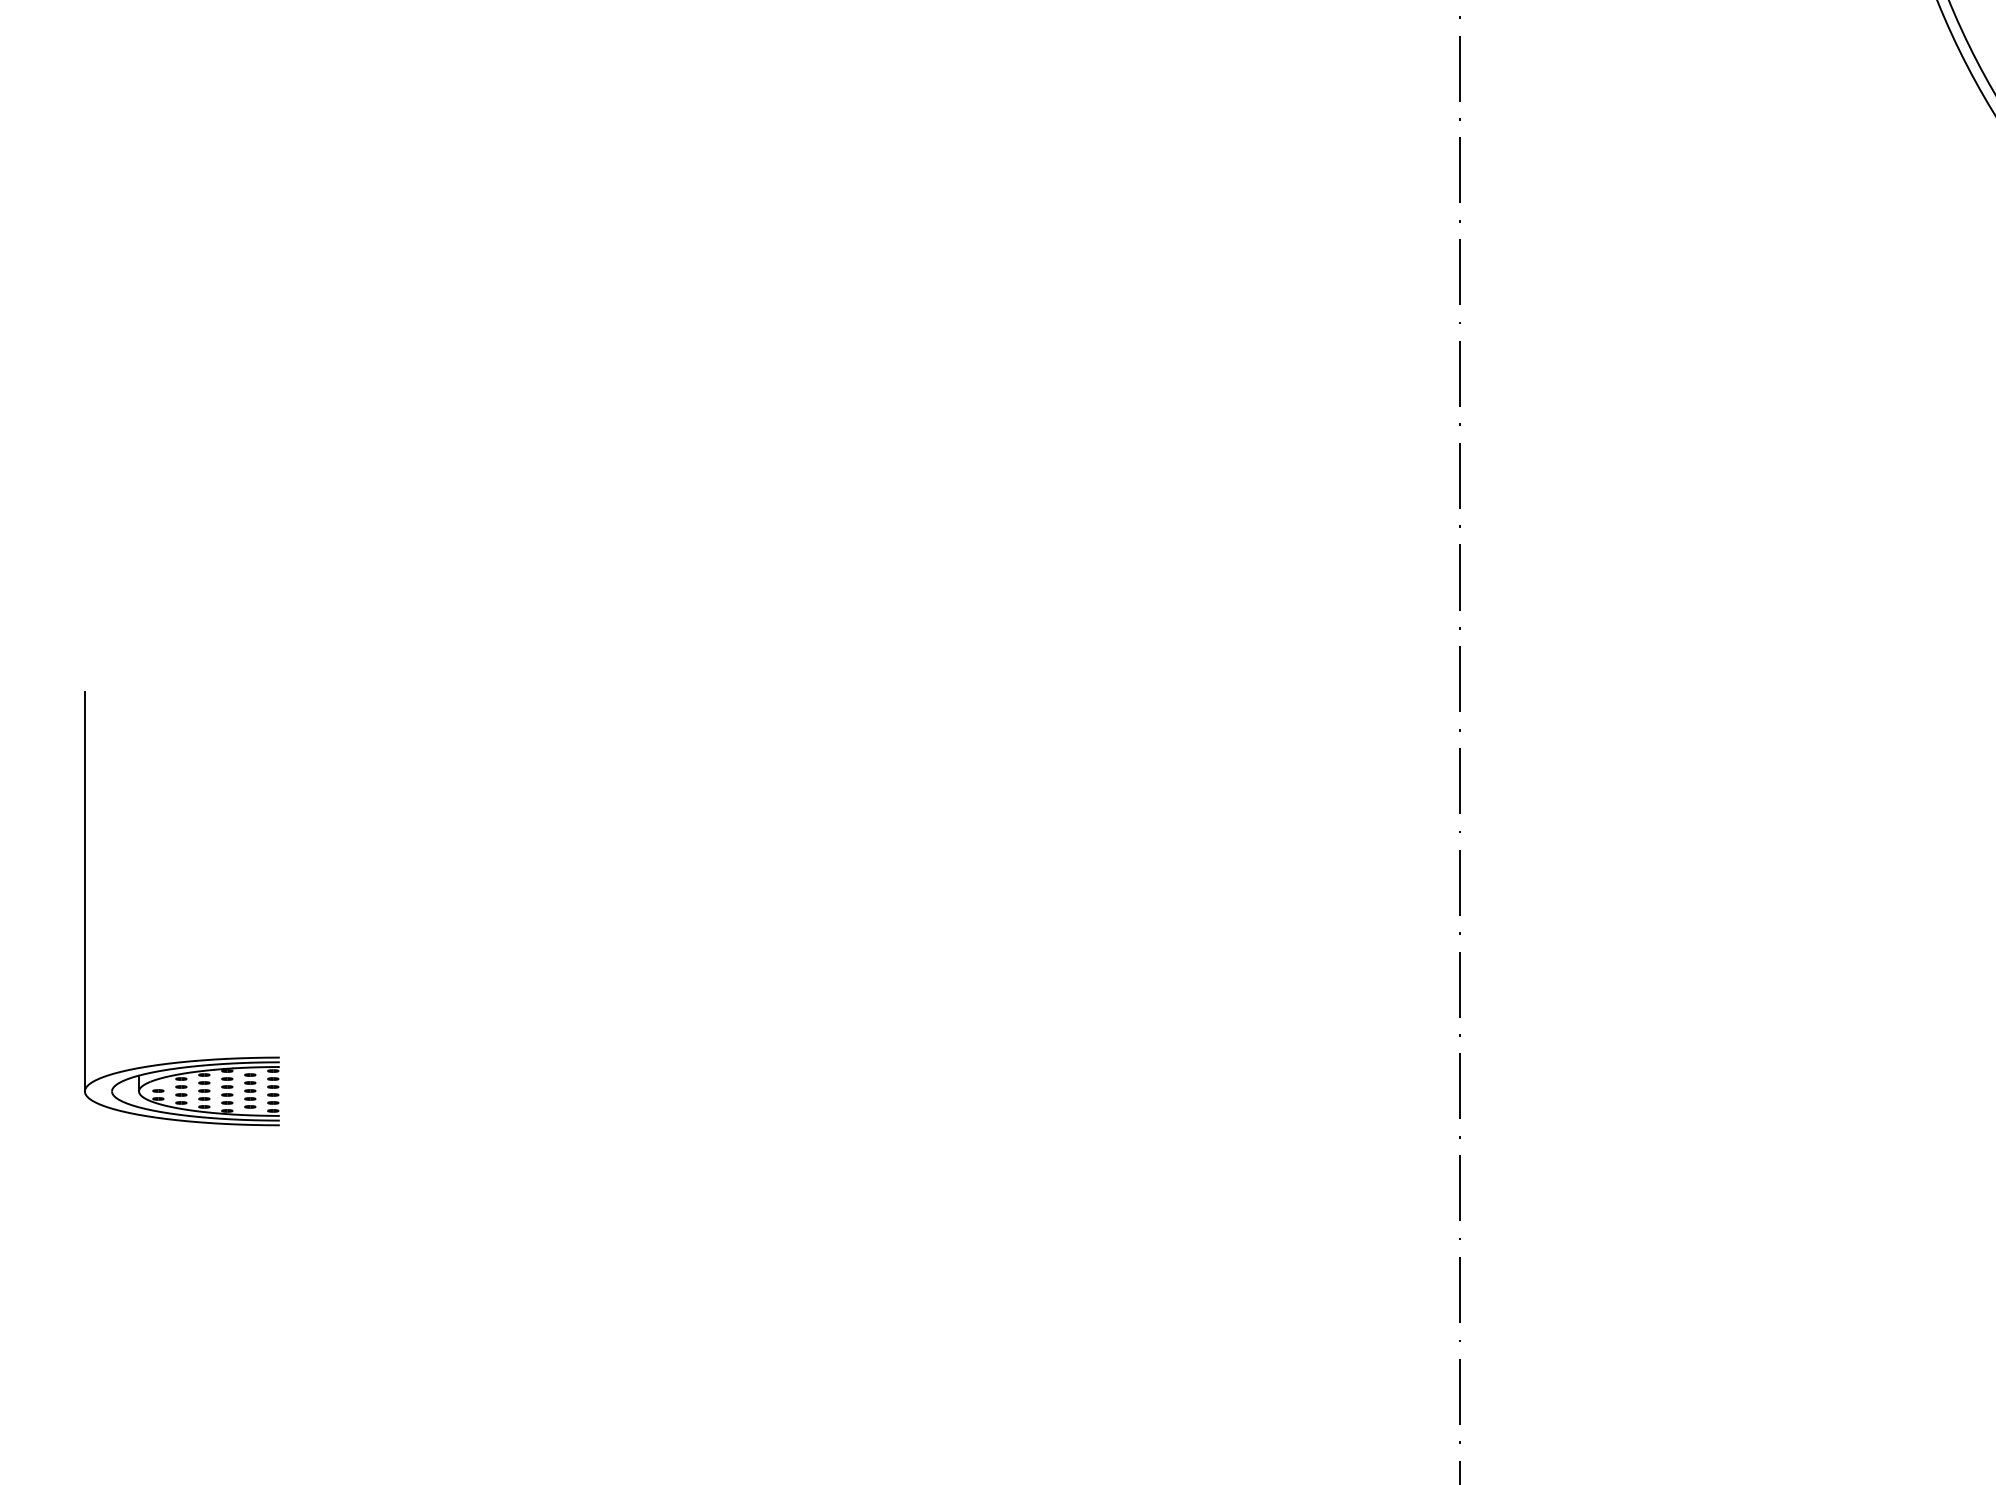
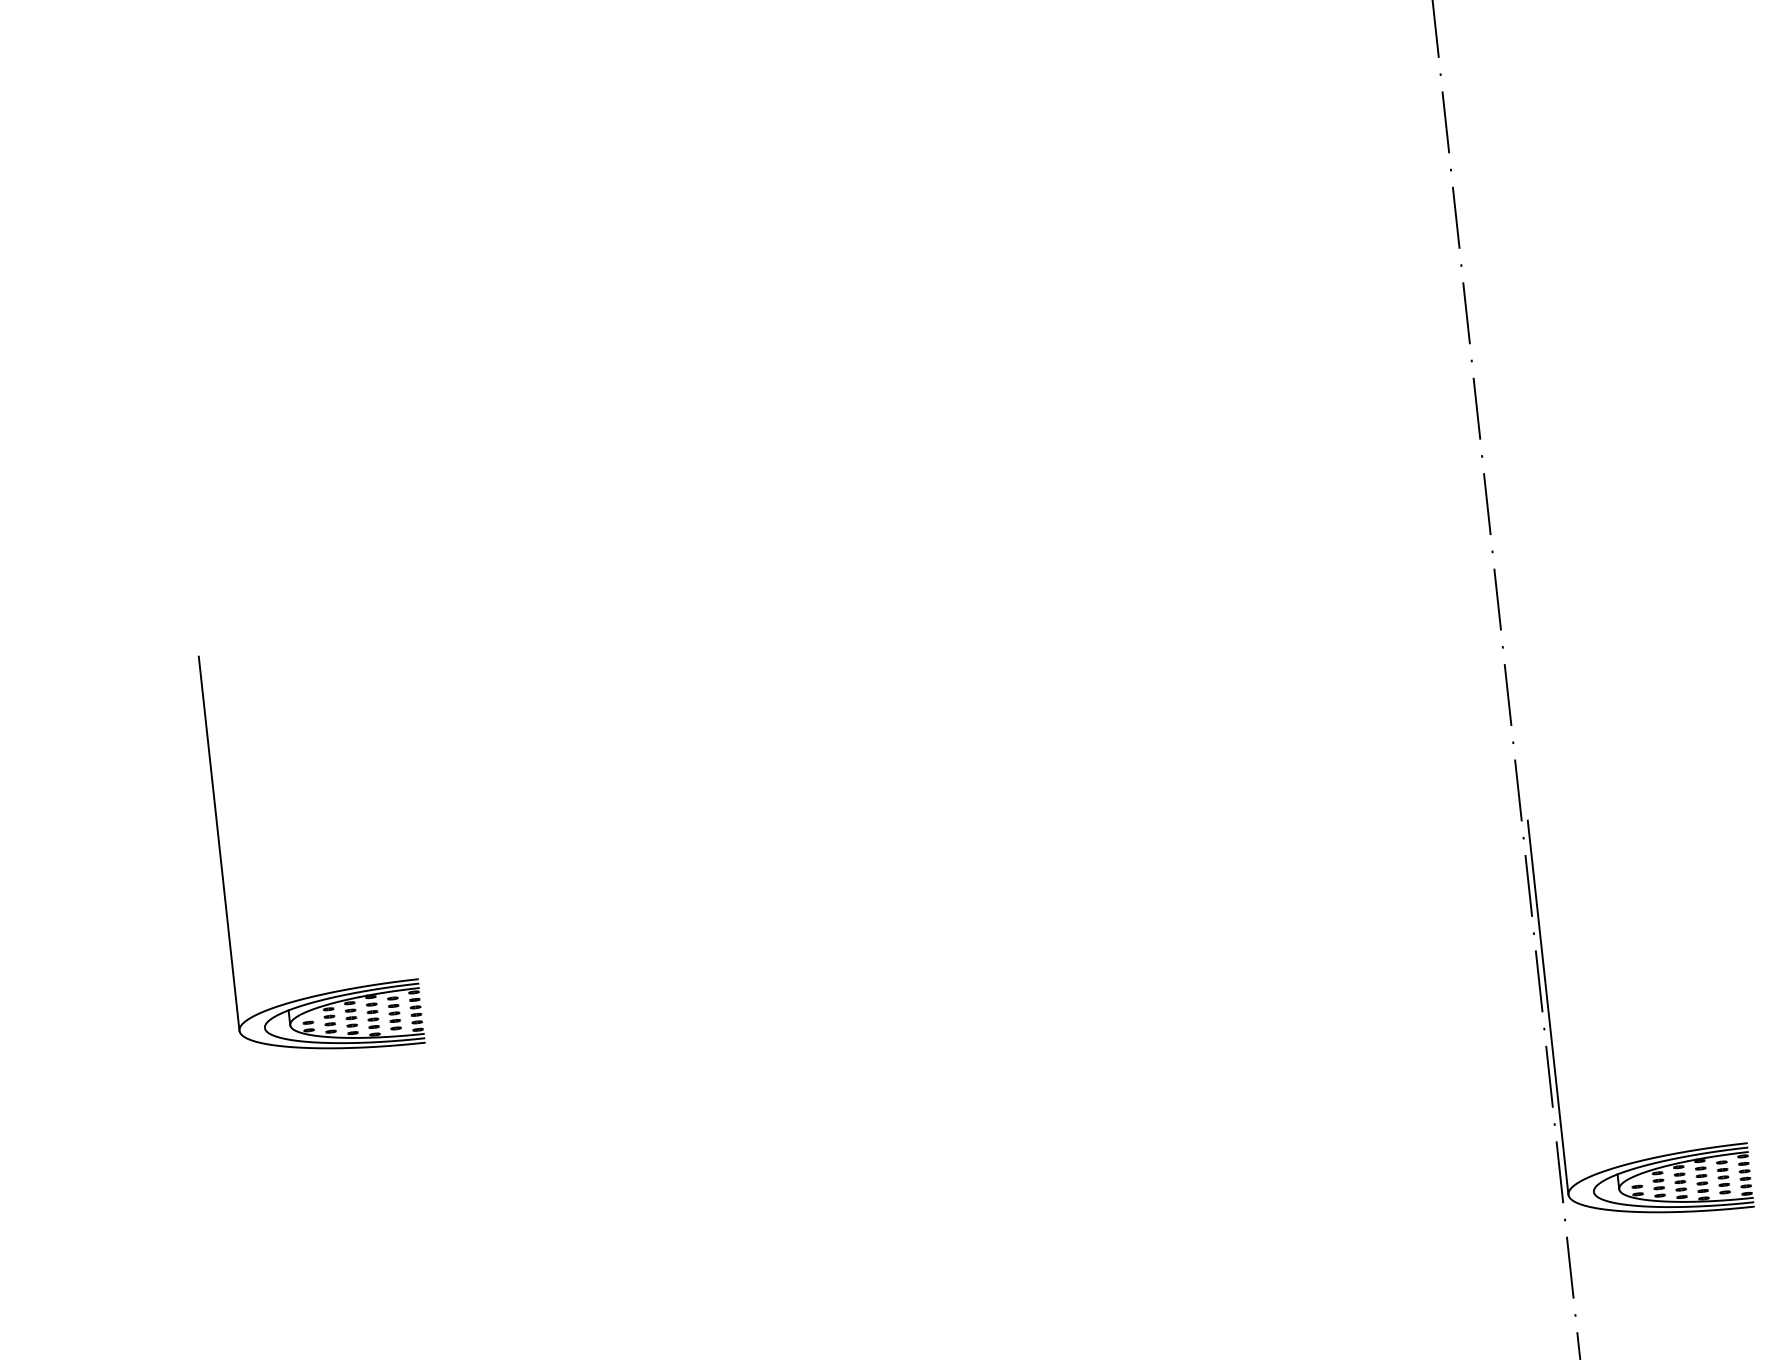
part: (1467, 1233) -> (1550, 1023), added

